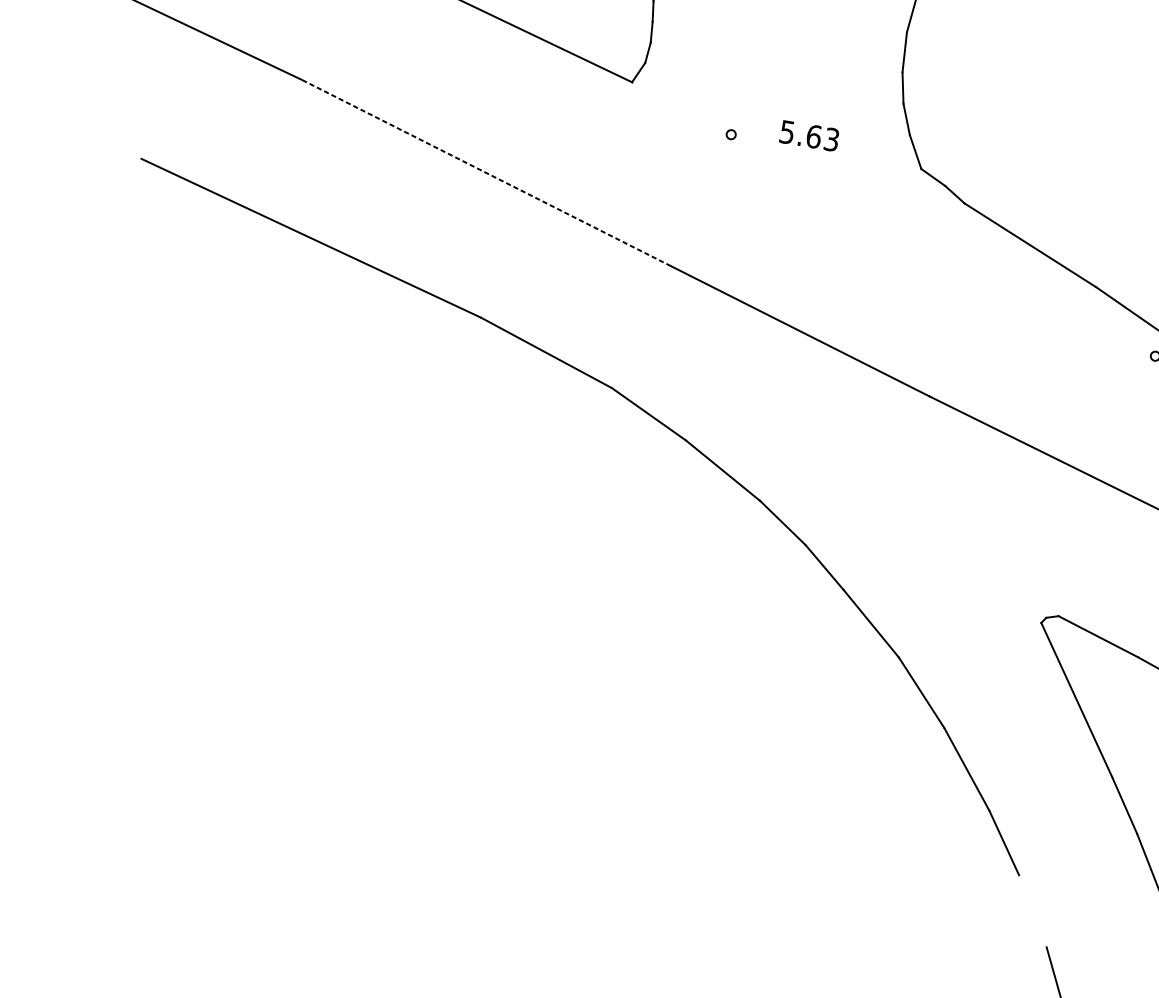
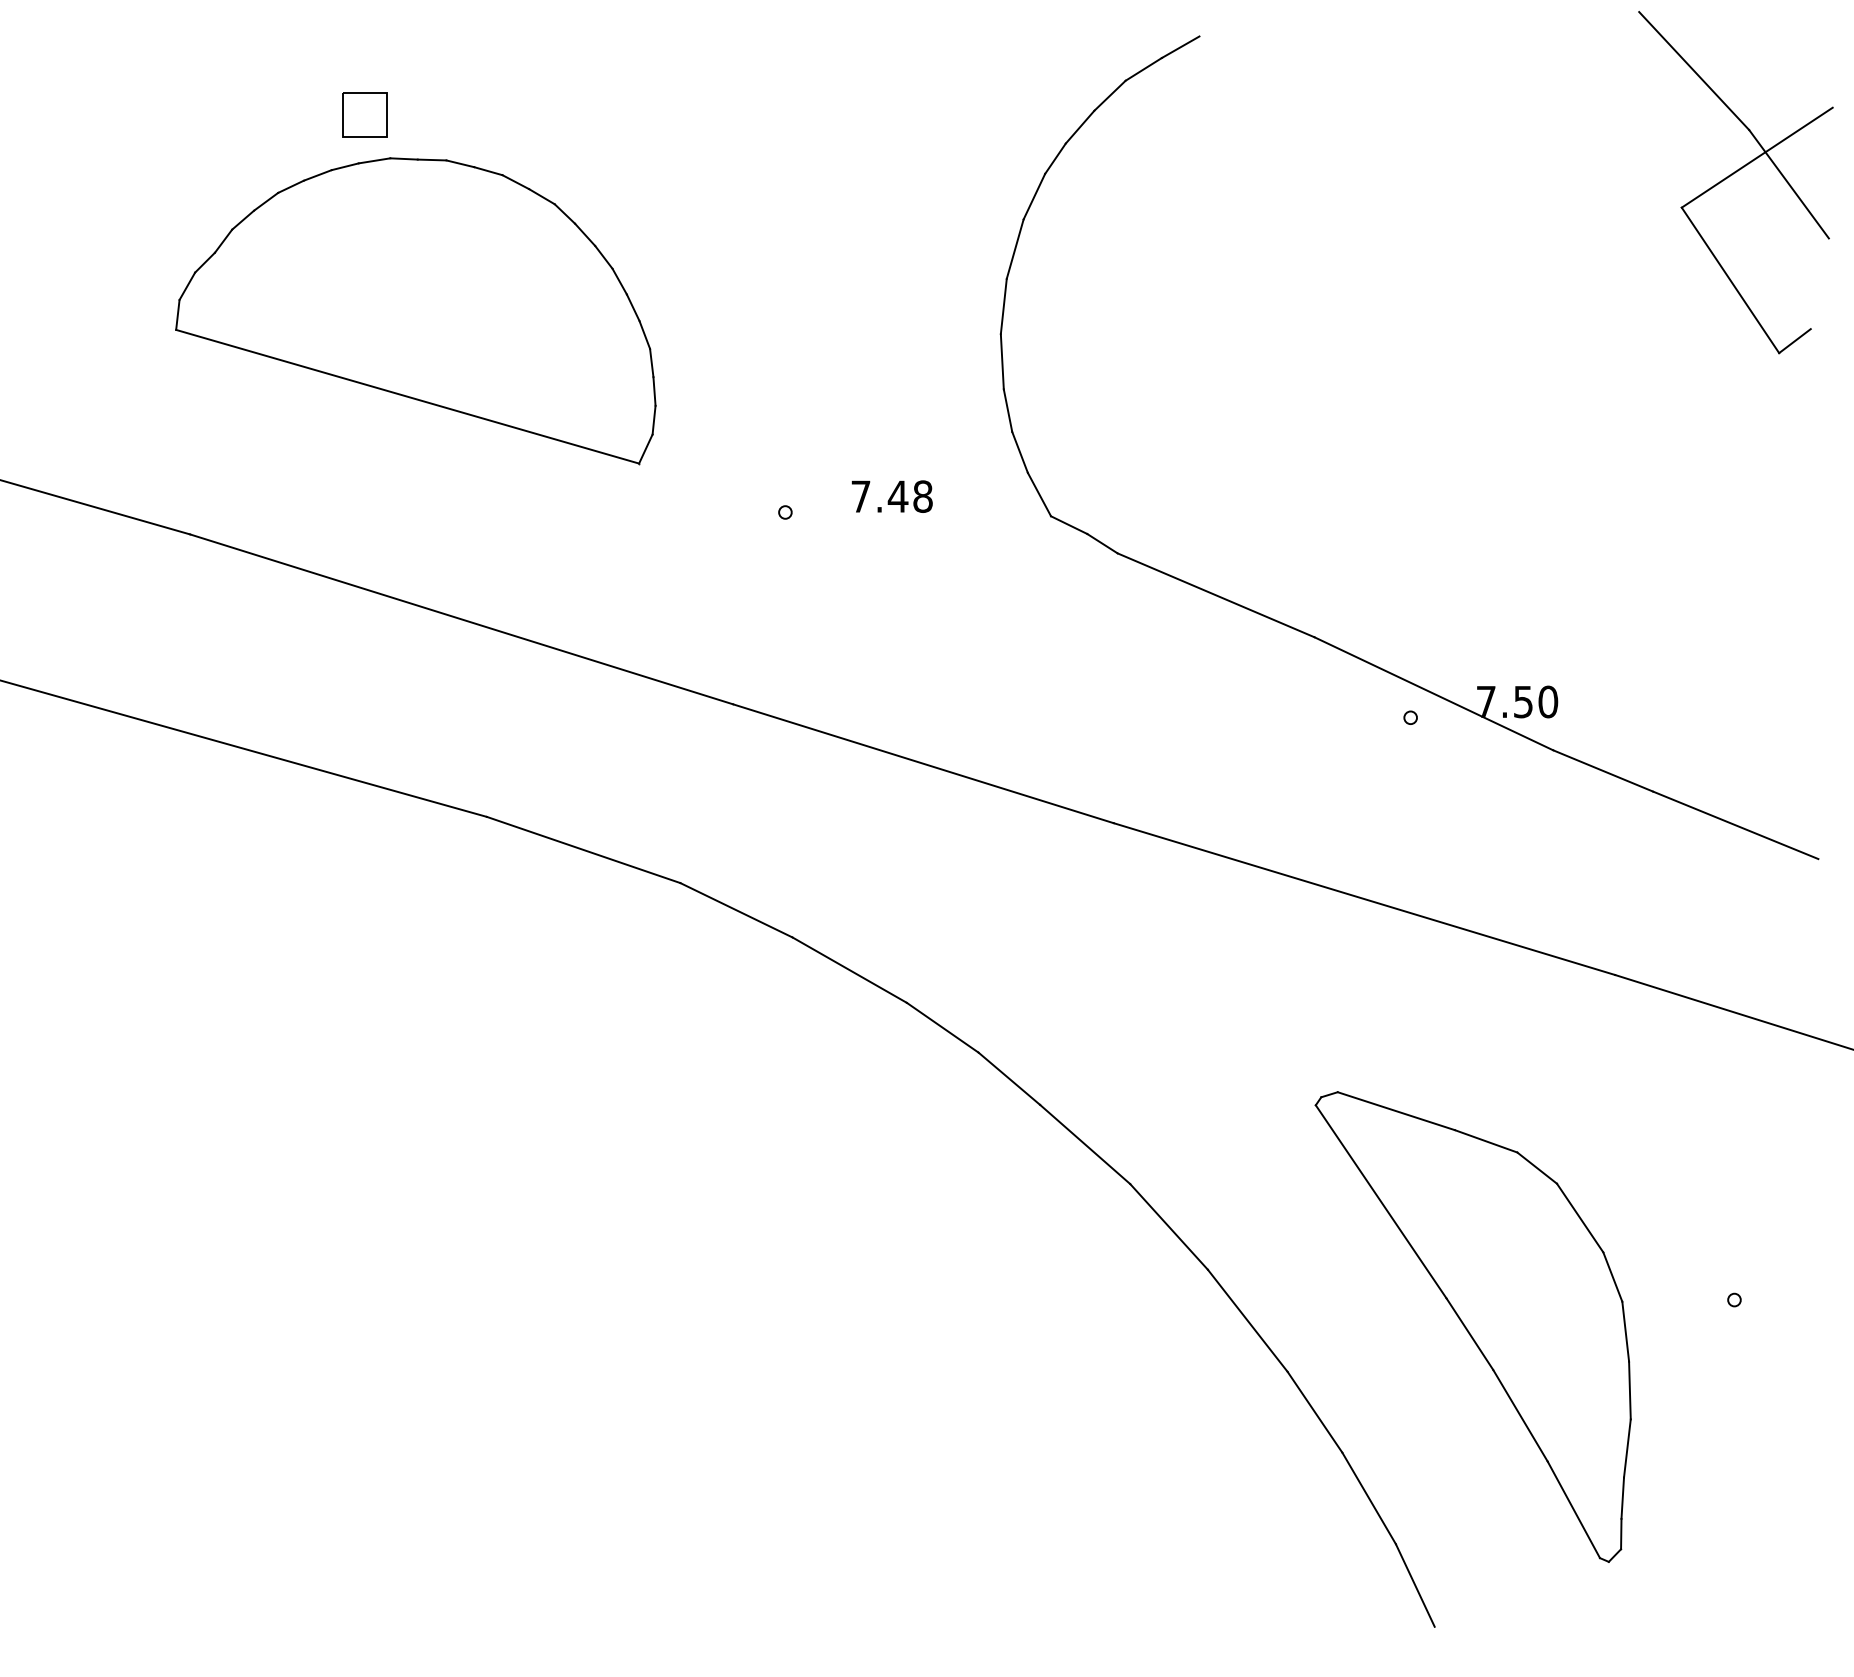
text: (809, 135) -> (891, 496), 5.63 -> 7.48
line: (486, 173) -> (461, 619), dashed -> solid
line: (1032, 911) -> (1368, 1498), added

